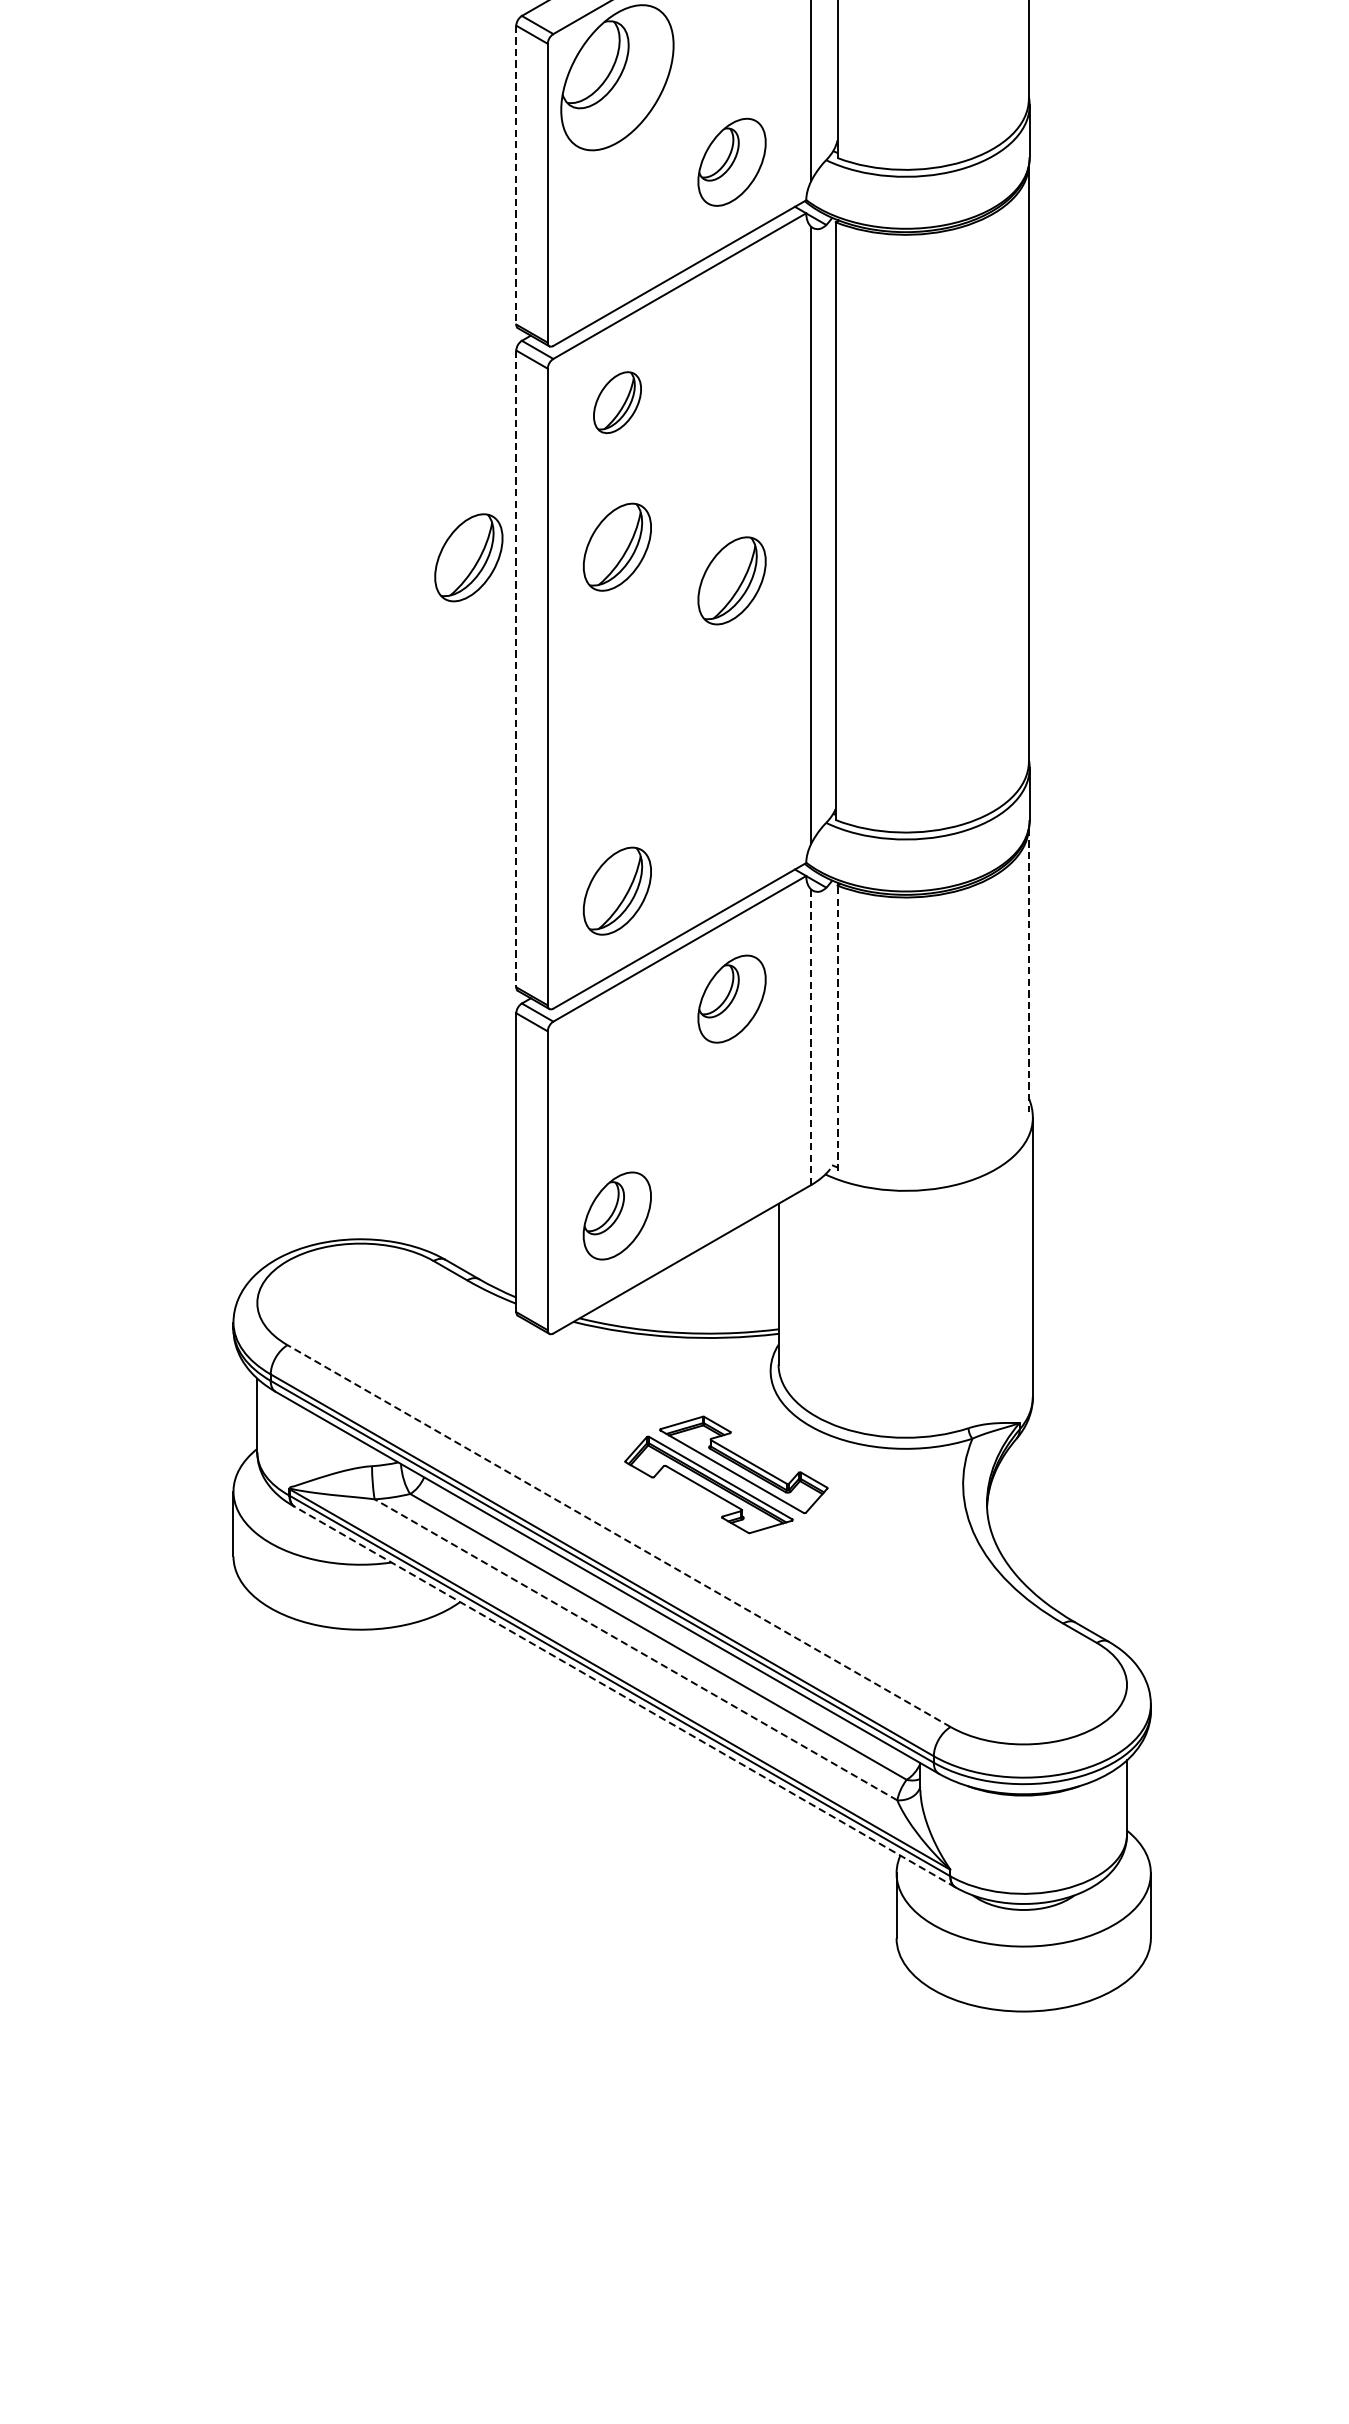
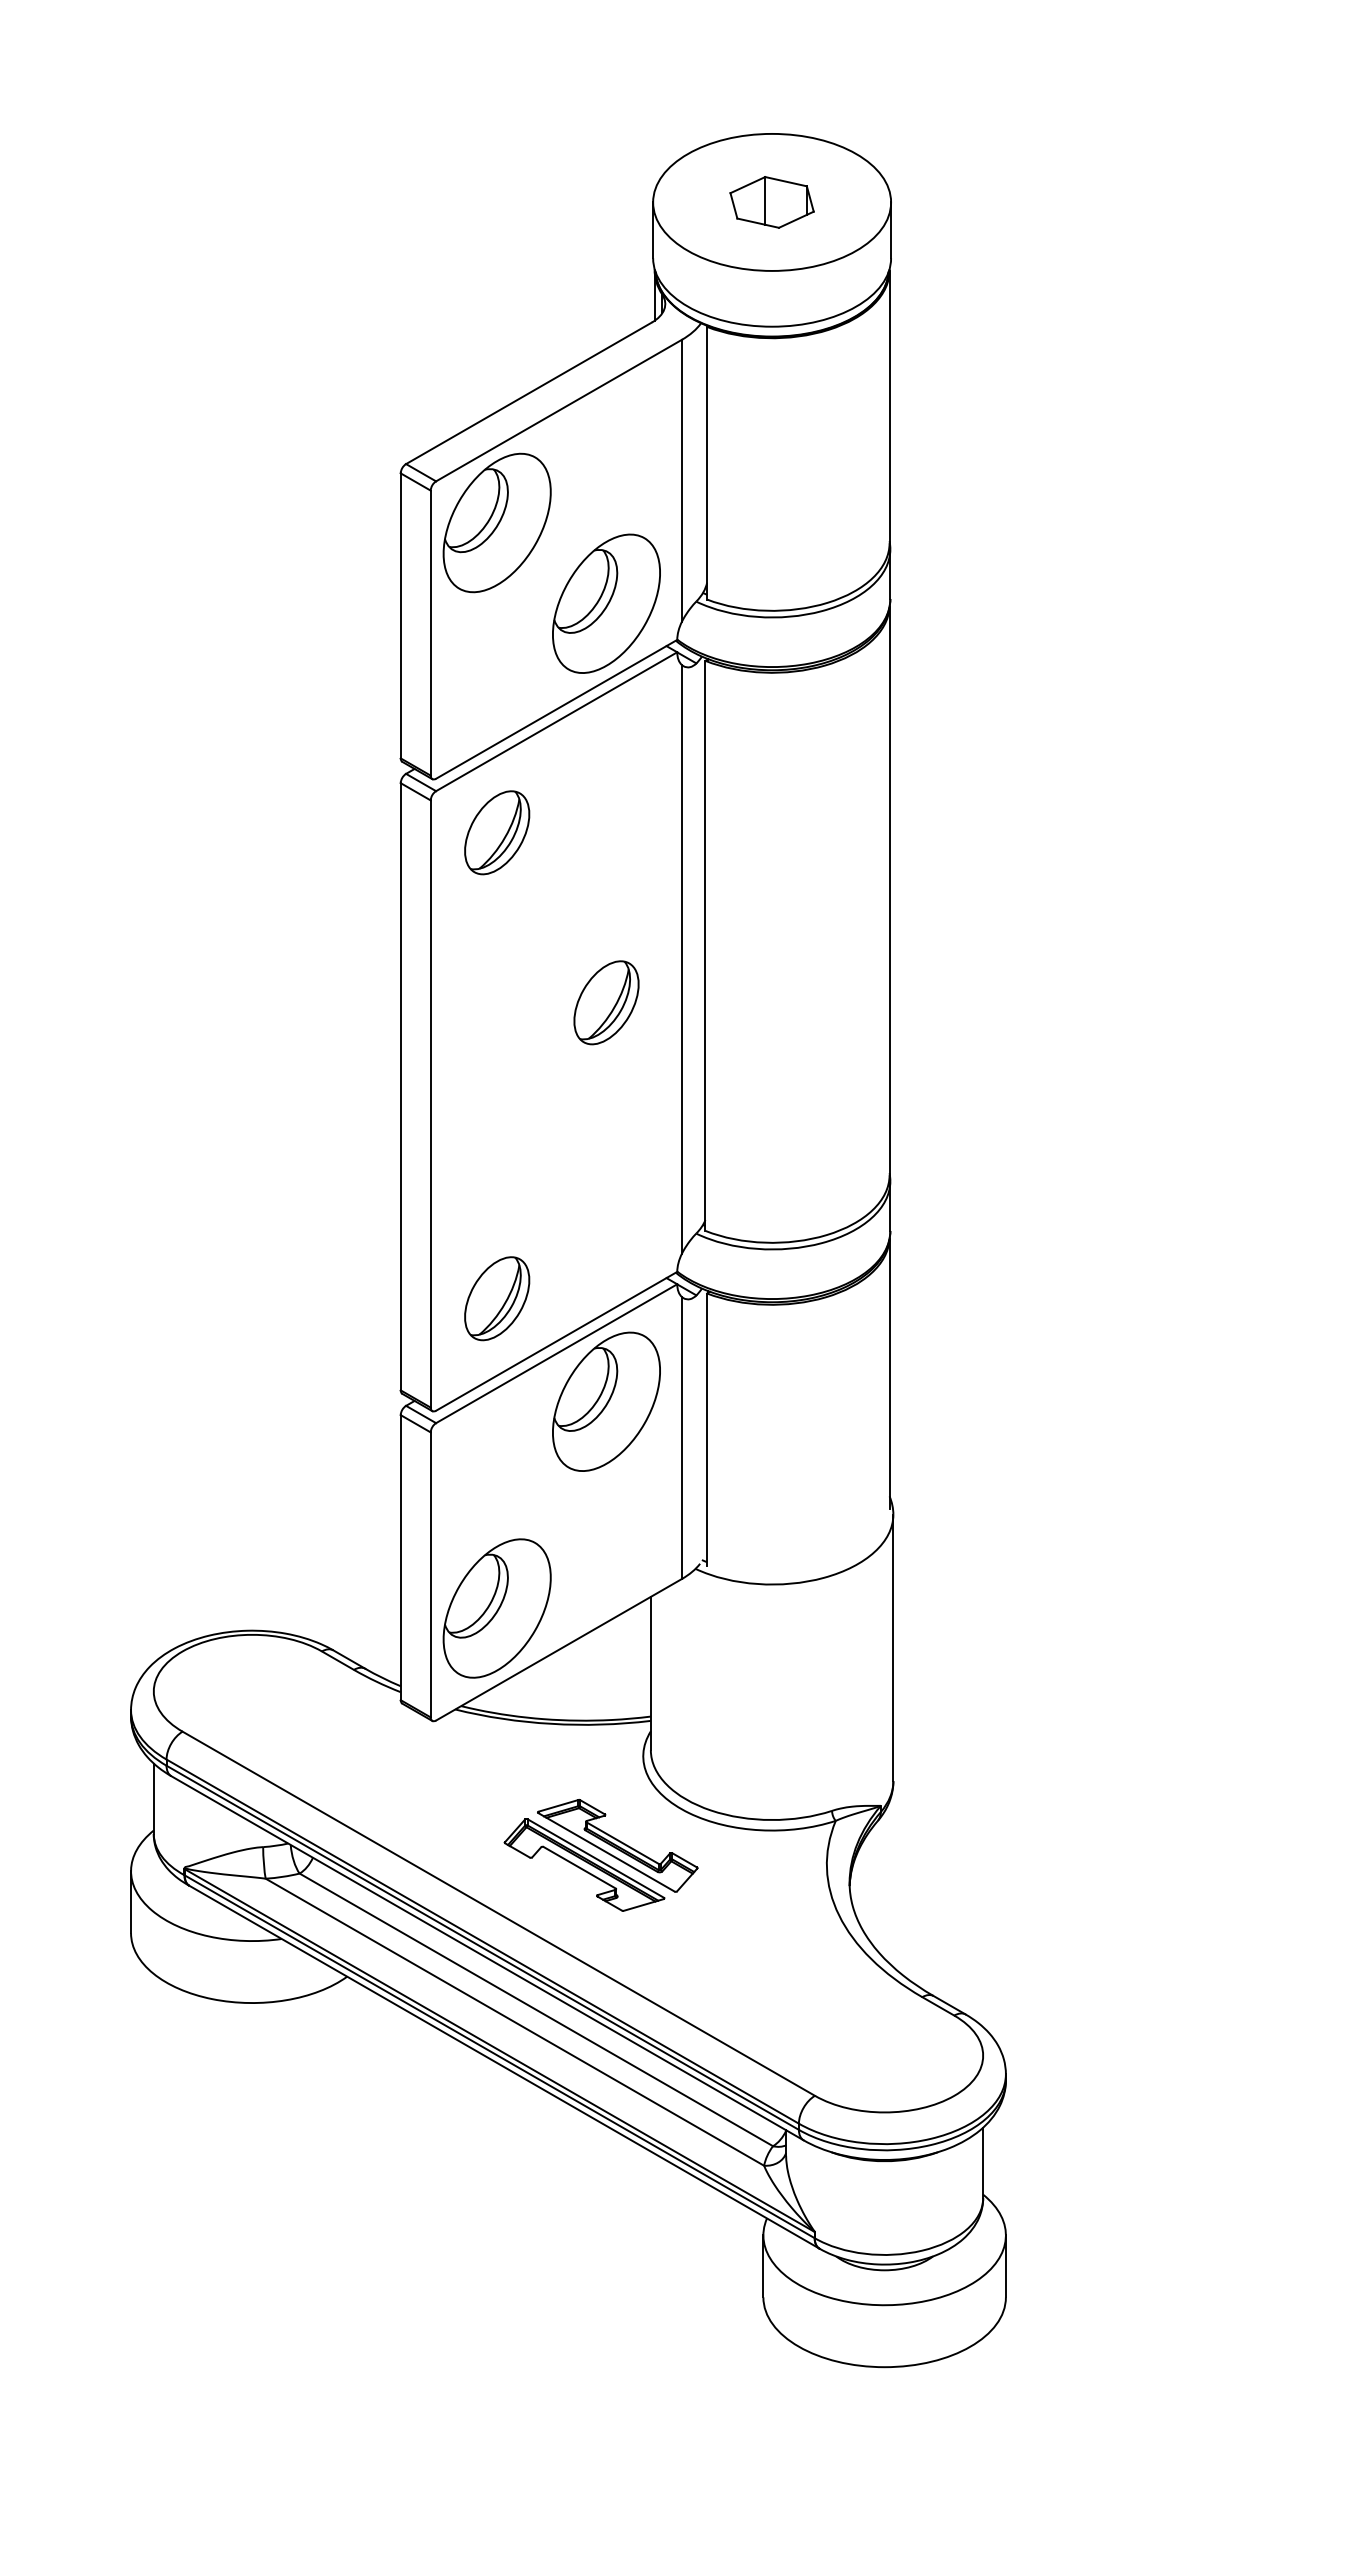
part: (732, 162) -> (606, 603), size x1.67
line: (516, 174) -> (400, 615), dashed -> solid
part: (617, 402) -> (497, 832), size x1.43
part: (617, 546) -> (497, 970), removed
part: (468, 557) -> (355, 980), removed
line: (516, 668) -> (400, 1086), dashed -> solid
line: (1028, 970) -> (889, 1374), dashed -> solid
part: (732, 998) -> (606, 1401), size x1.67
line: (837, 1028) -> (707, 1429), dashed -> solid
line: (811, 1037) -> (682, 1438), dashed -> solid
part: (616, 1216) -> (496, 1608), size x1.67
line: (618, 1535) -> (498, 1913), dashed -> solid
line: (635, 1650) -> (514, 2022), dashed -> solid
line: (625, 1697) -> (504, 2067), dashed -> solid

